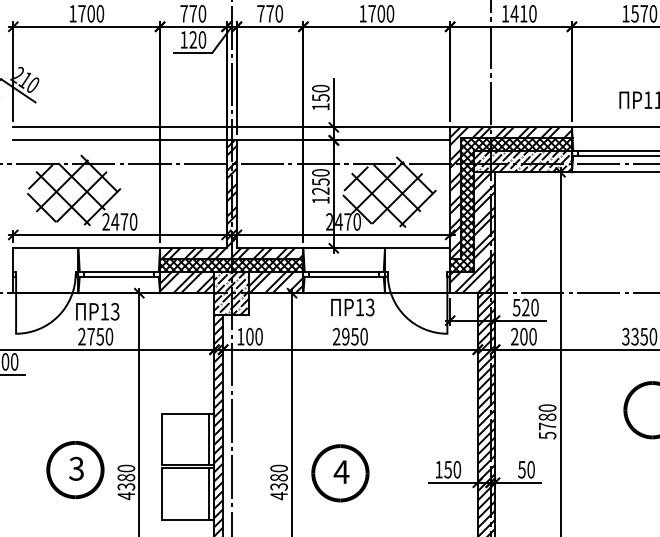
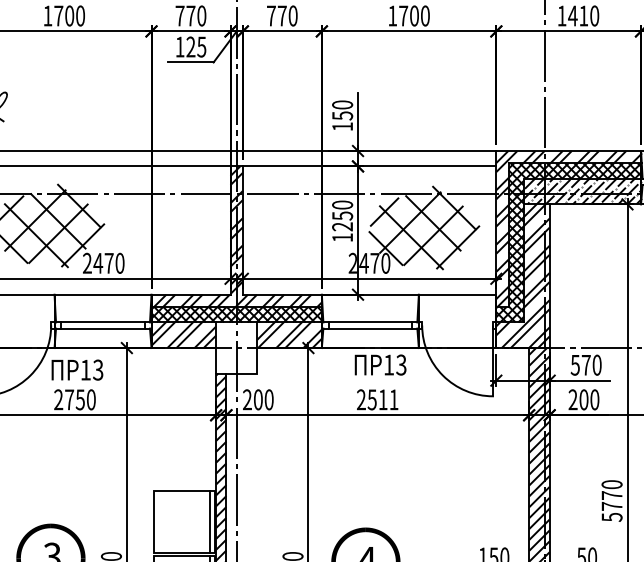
text: (202, 39) -> (201, 46), 120 -> 125
hatch: (231, 292) -> (236, 347), removed
text: (525, 307) -> (585, 365), 520 -> 570
text: (240, 336) -> (247, 399), 100 -> 200
text: (354, 336) -> (382, 399), 2950 -> 2511
text: (547, 416) -> (612, 494), 5780 -> 5770

